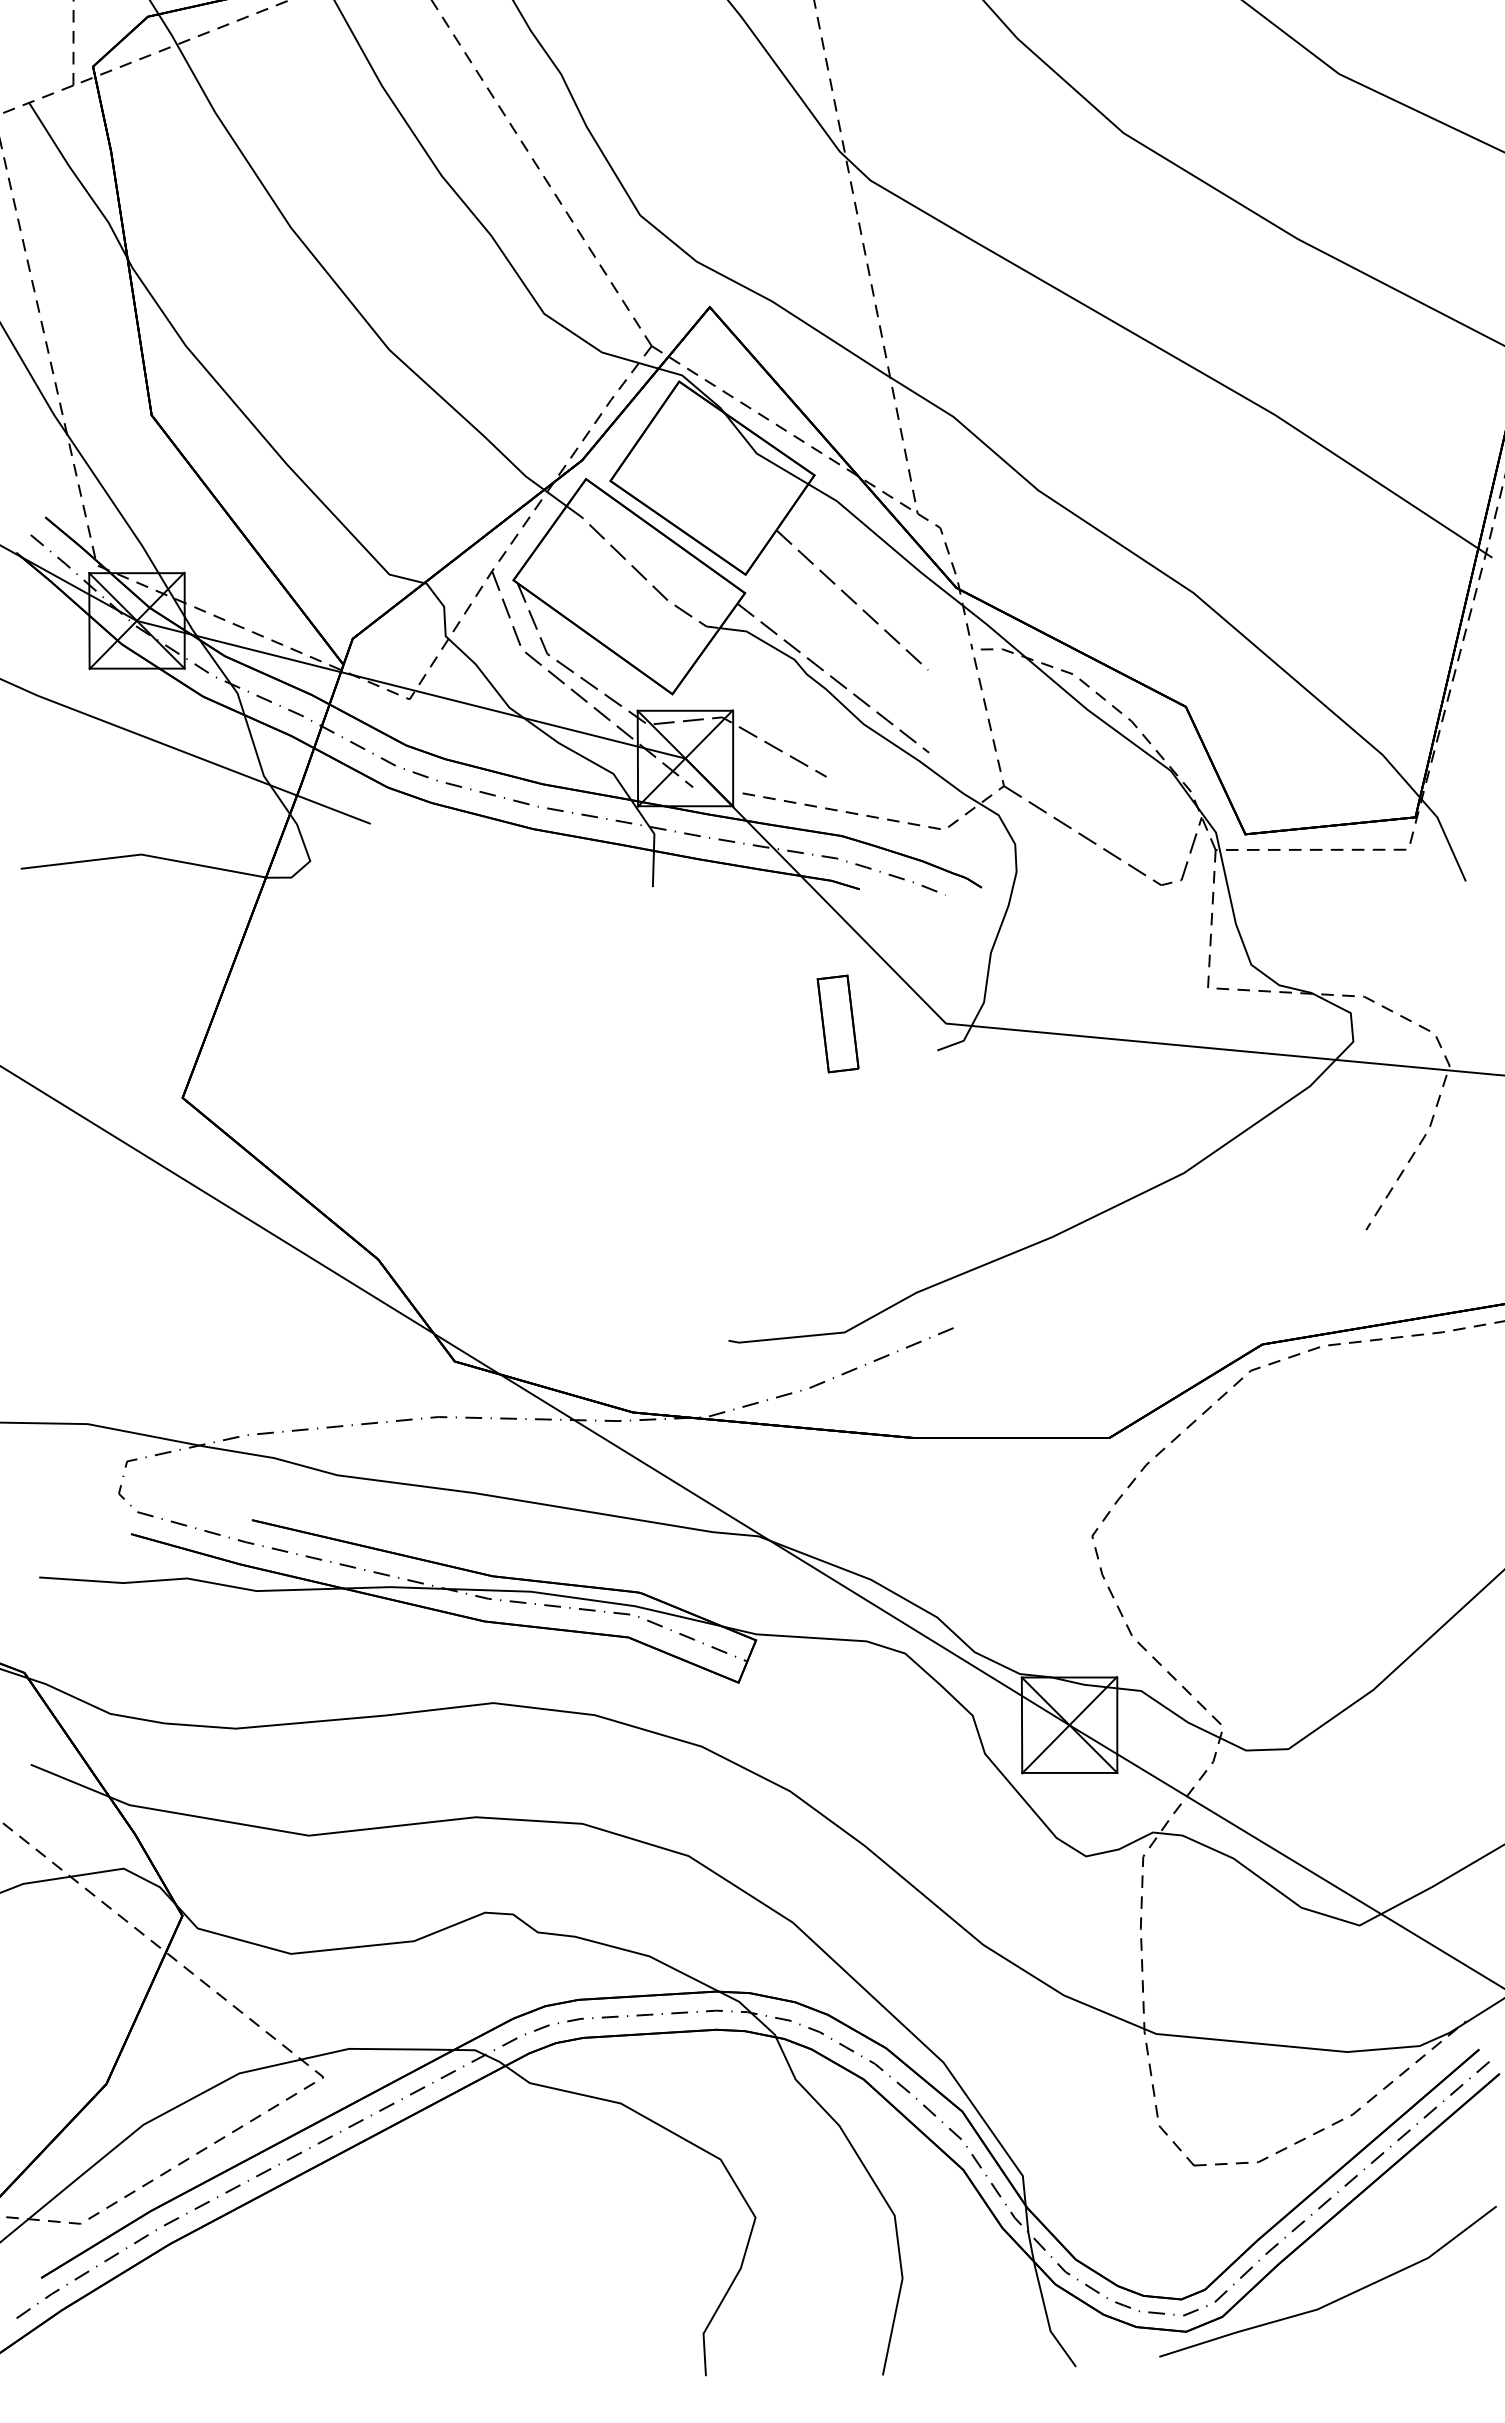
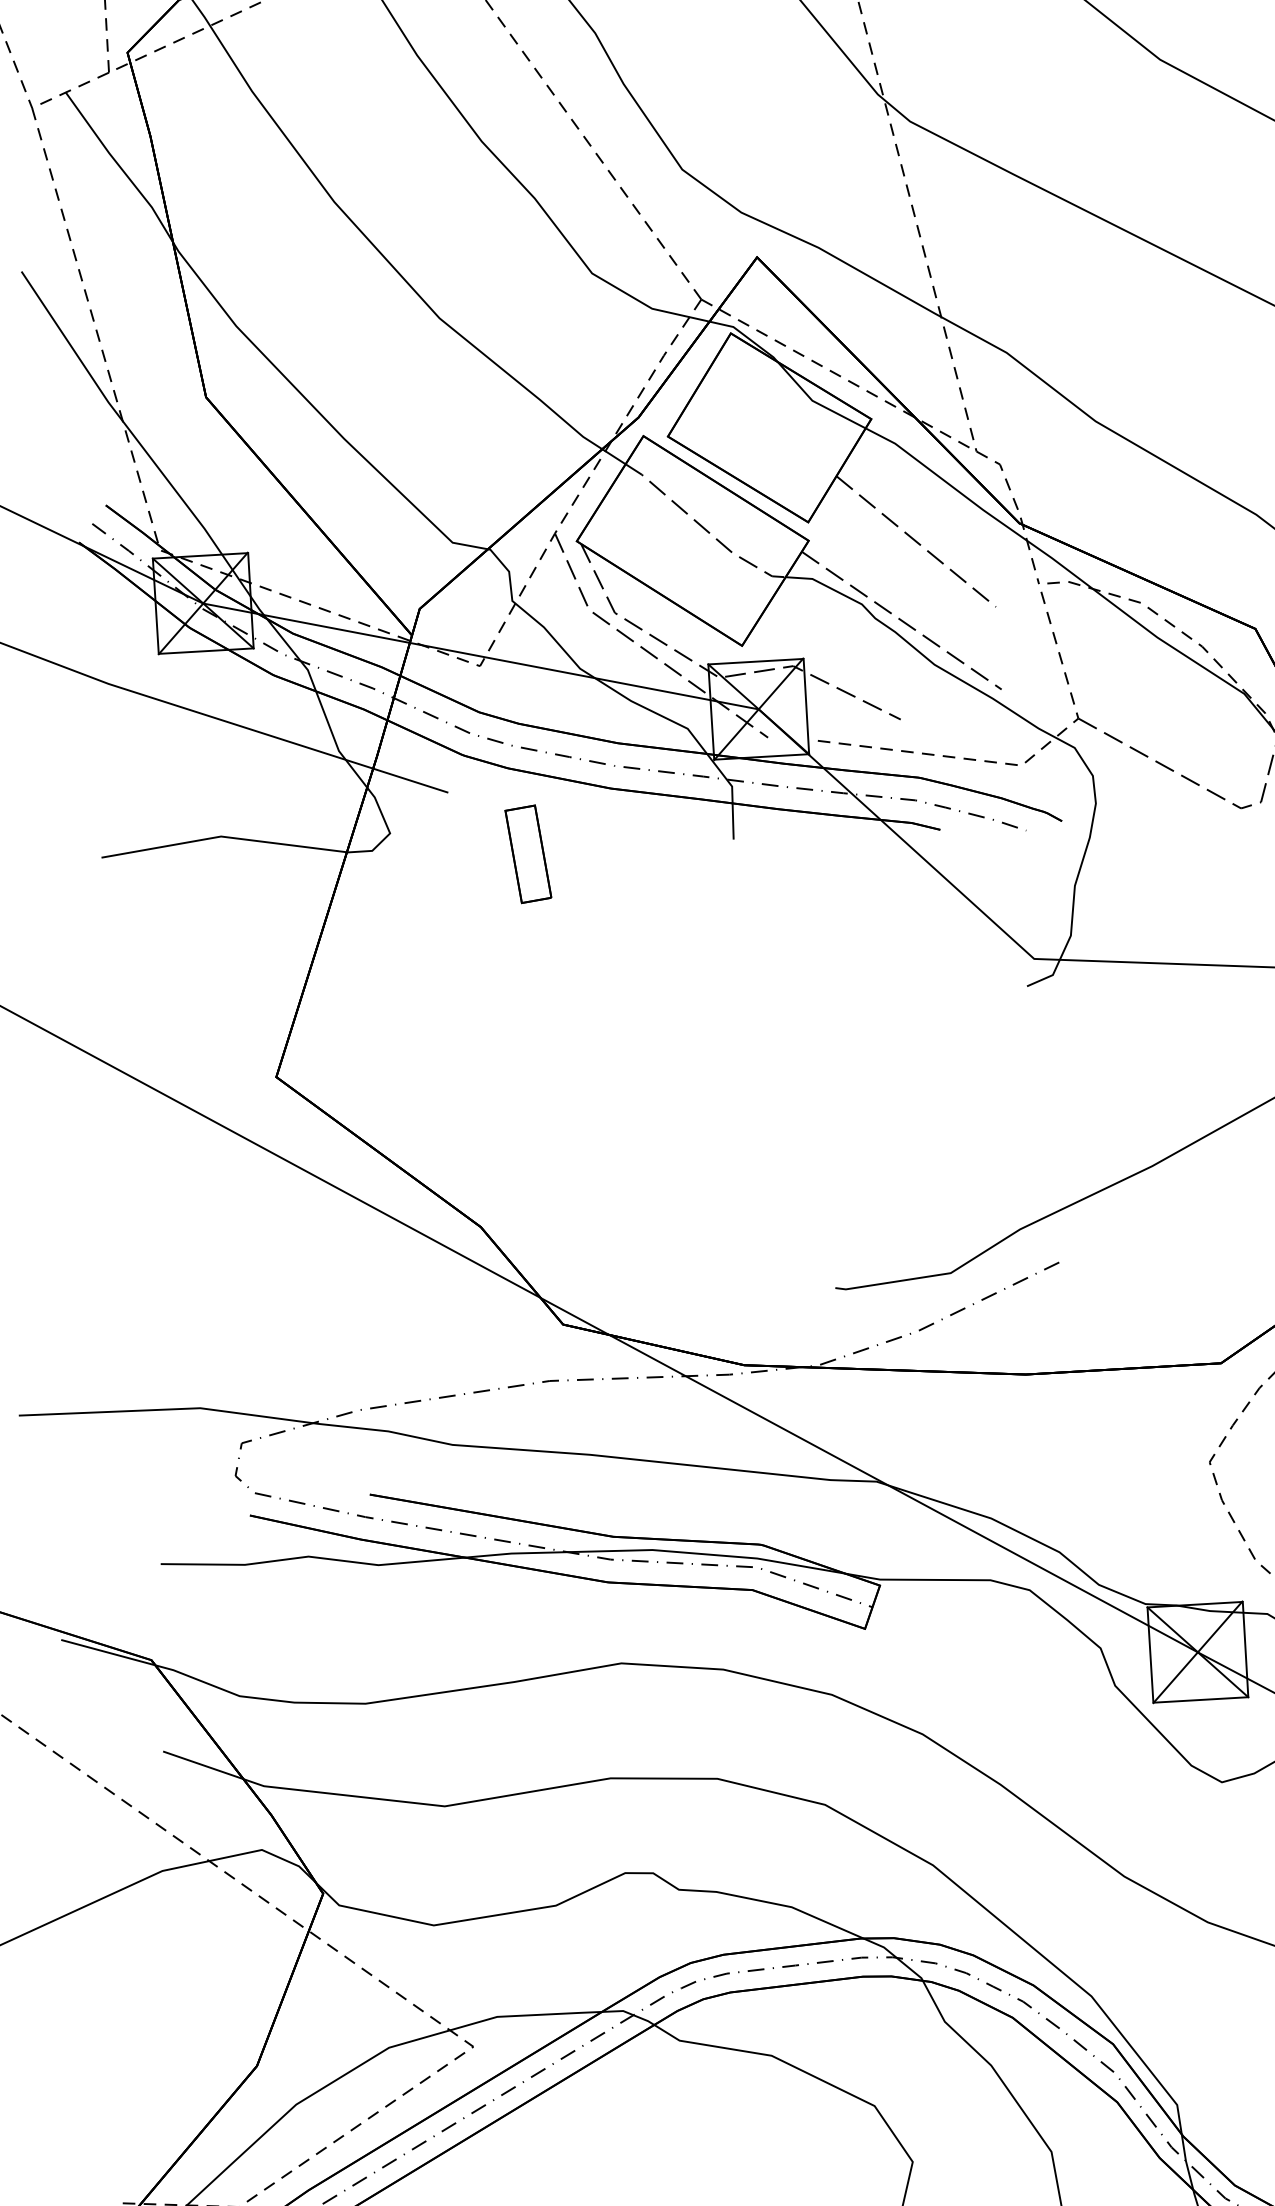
part: (837, 1023) -> (527, 853), moved

